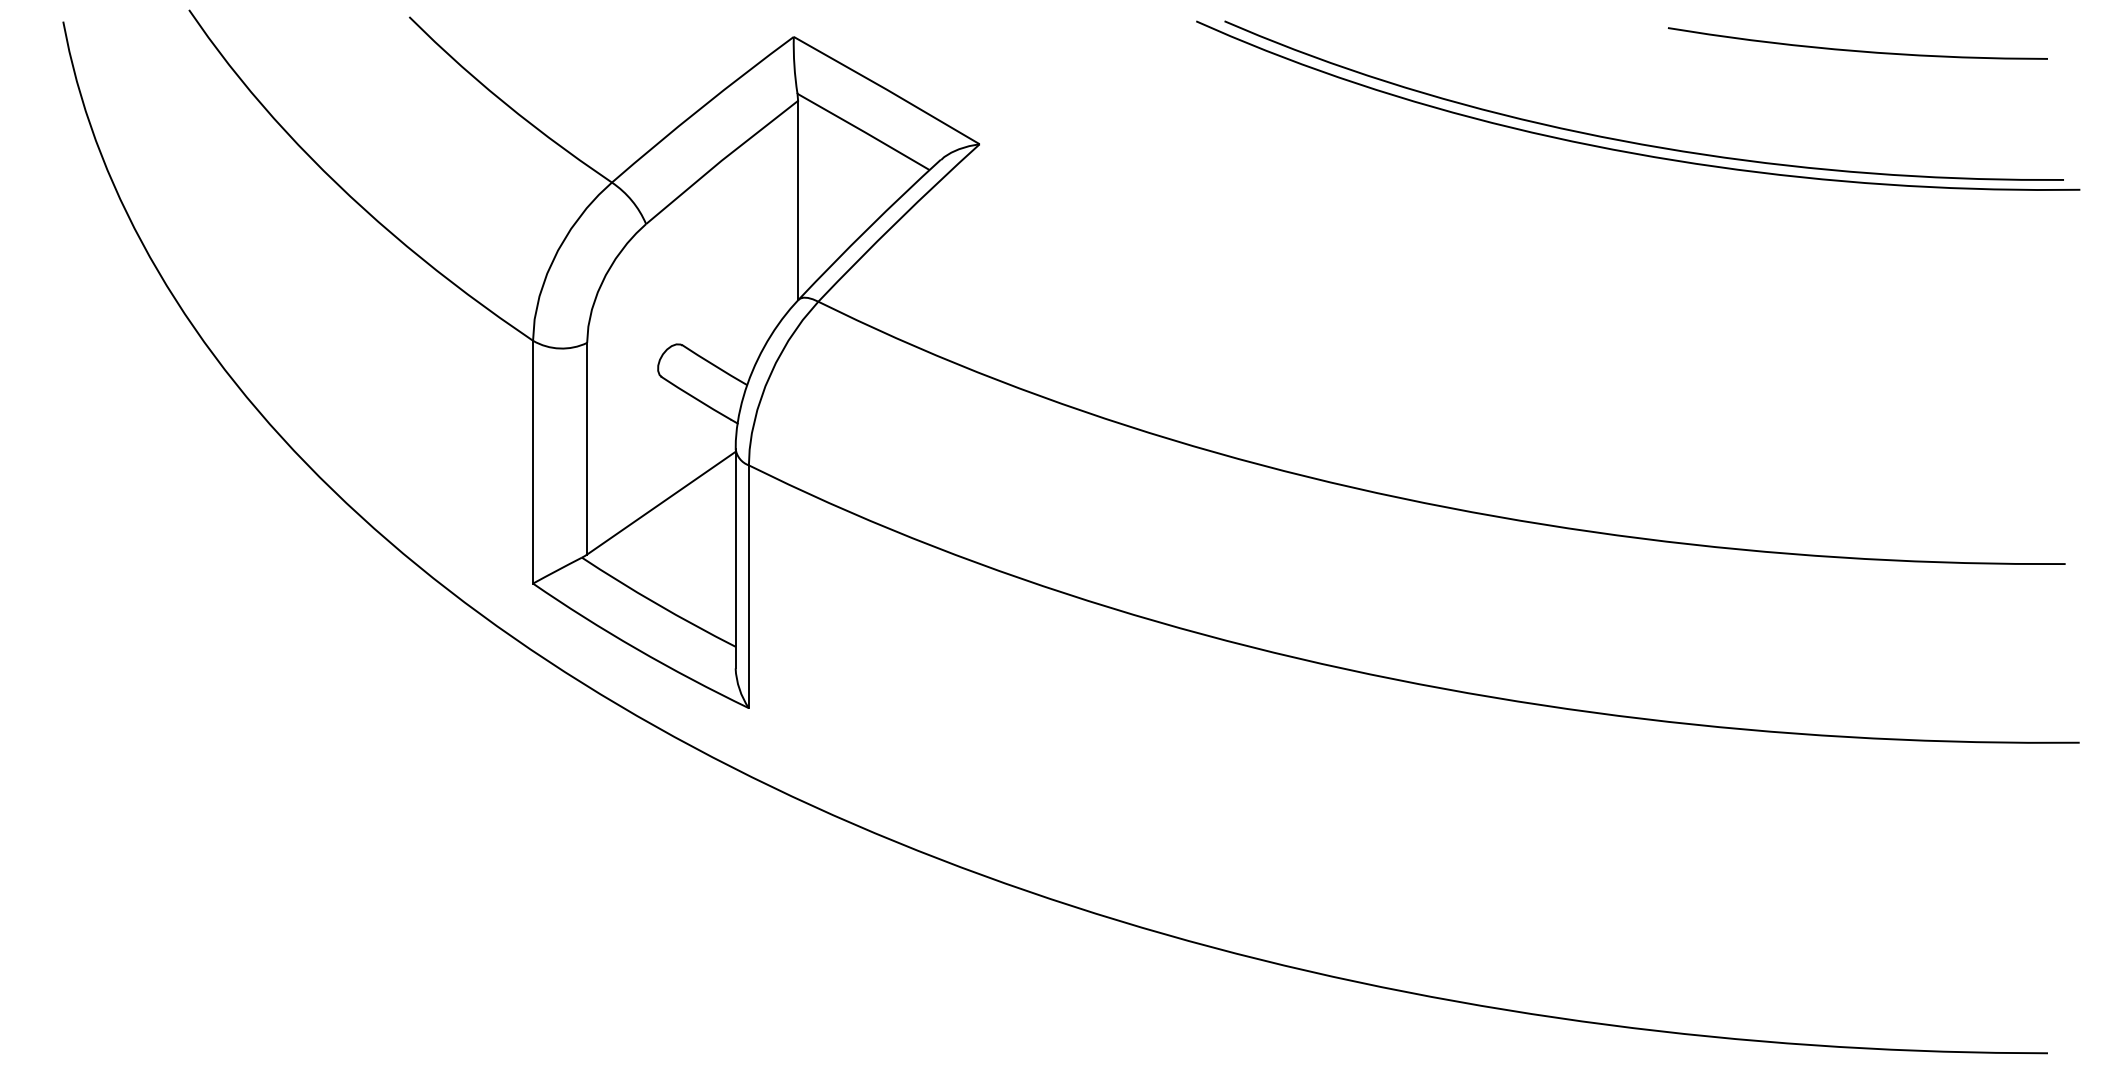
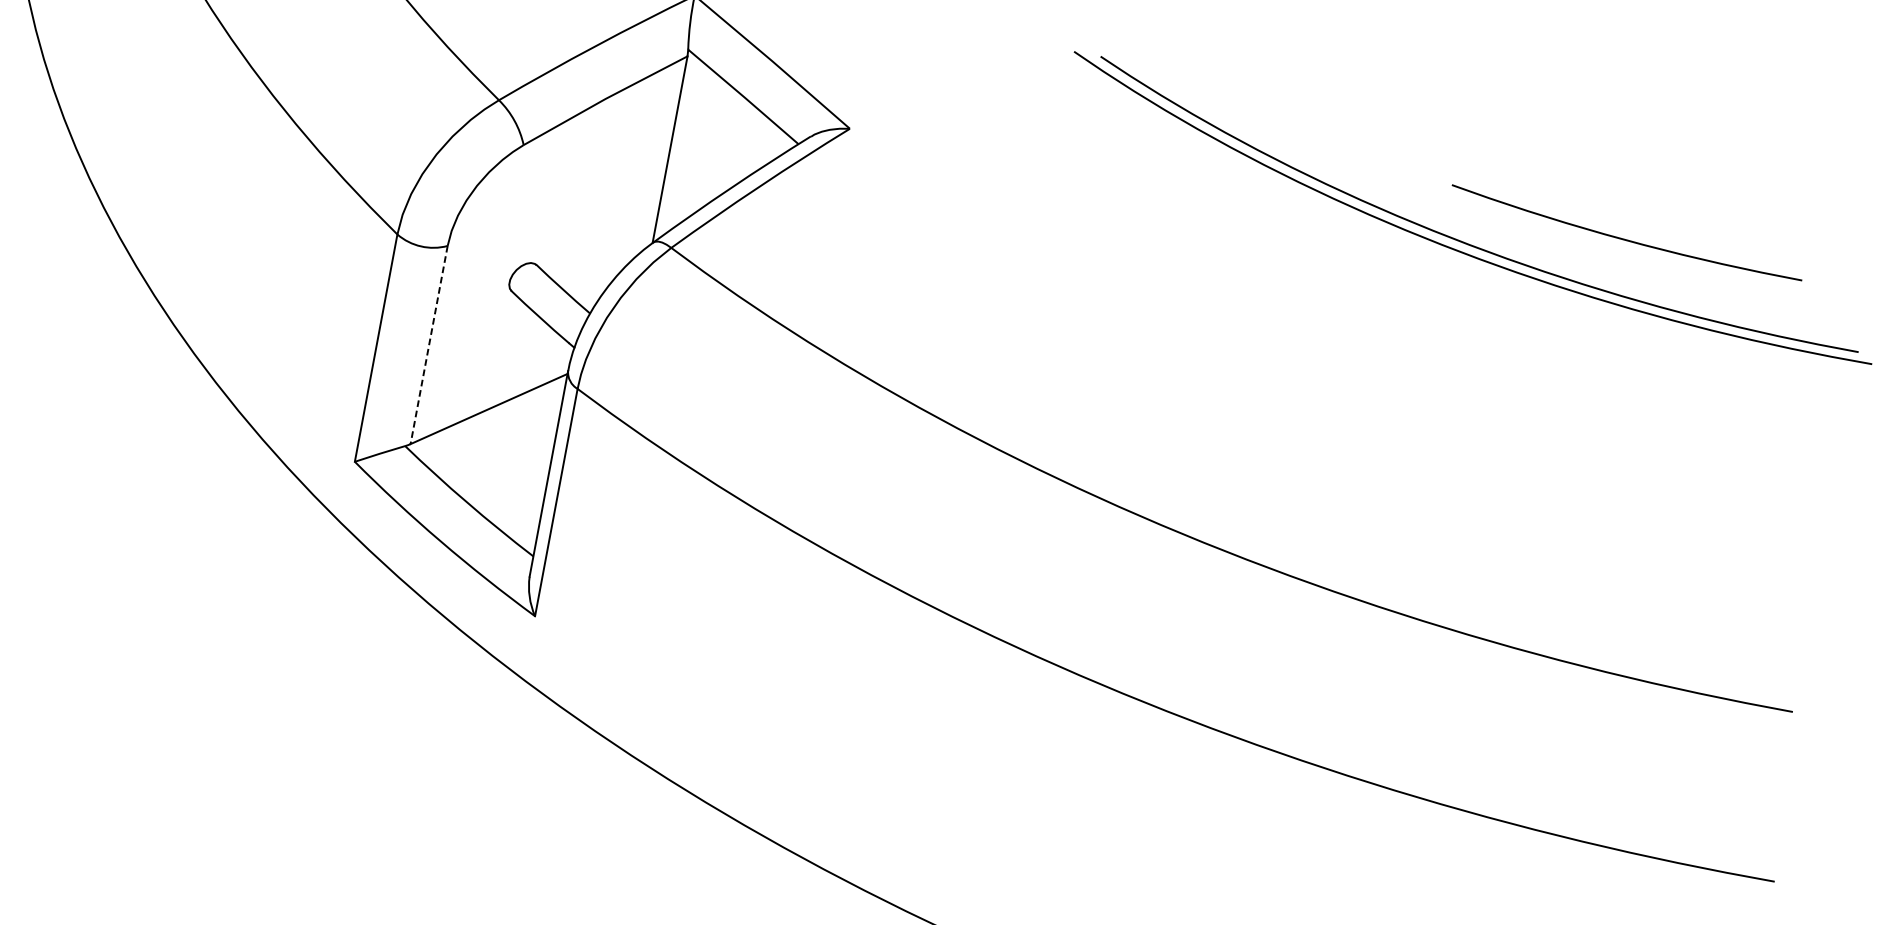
curve: (1857, 50) -> (1625, 239), moved
line: (587, 448) -> (429, 344), solid -> dashed

